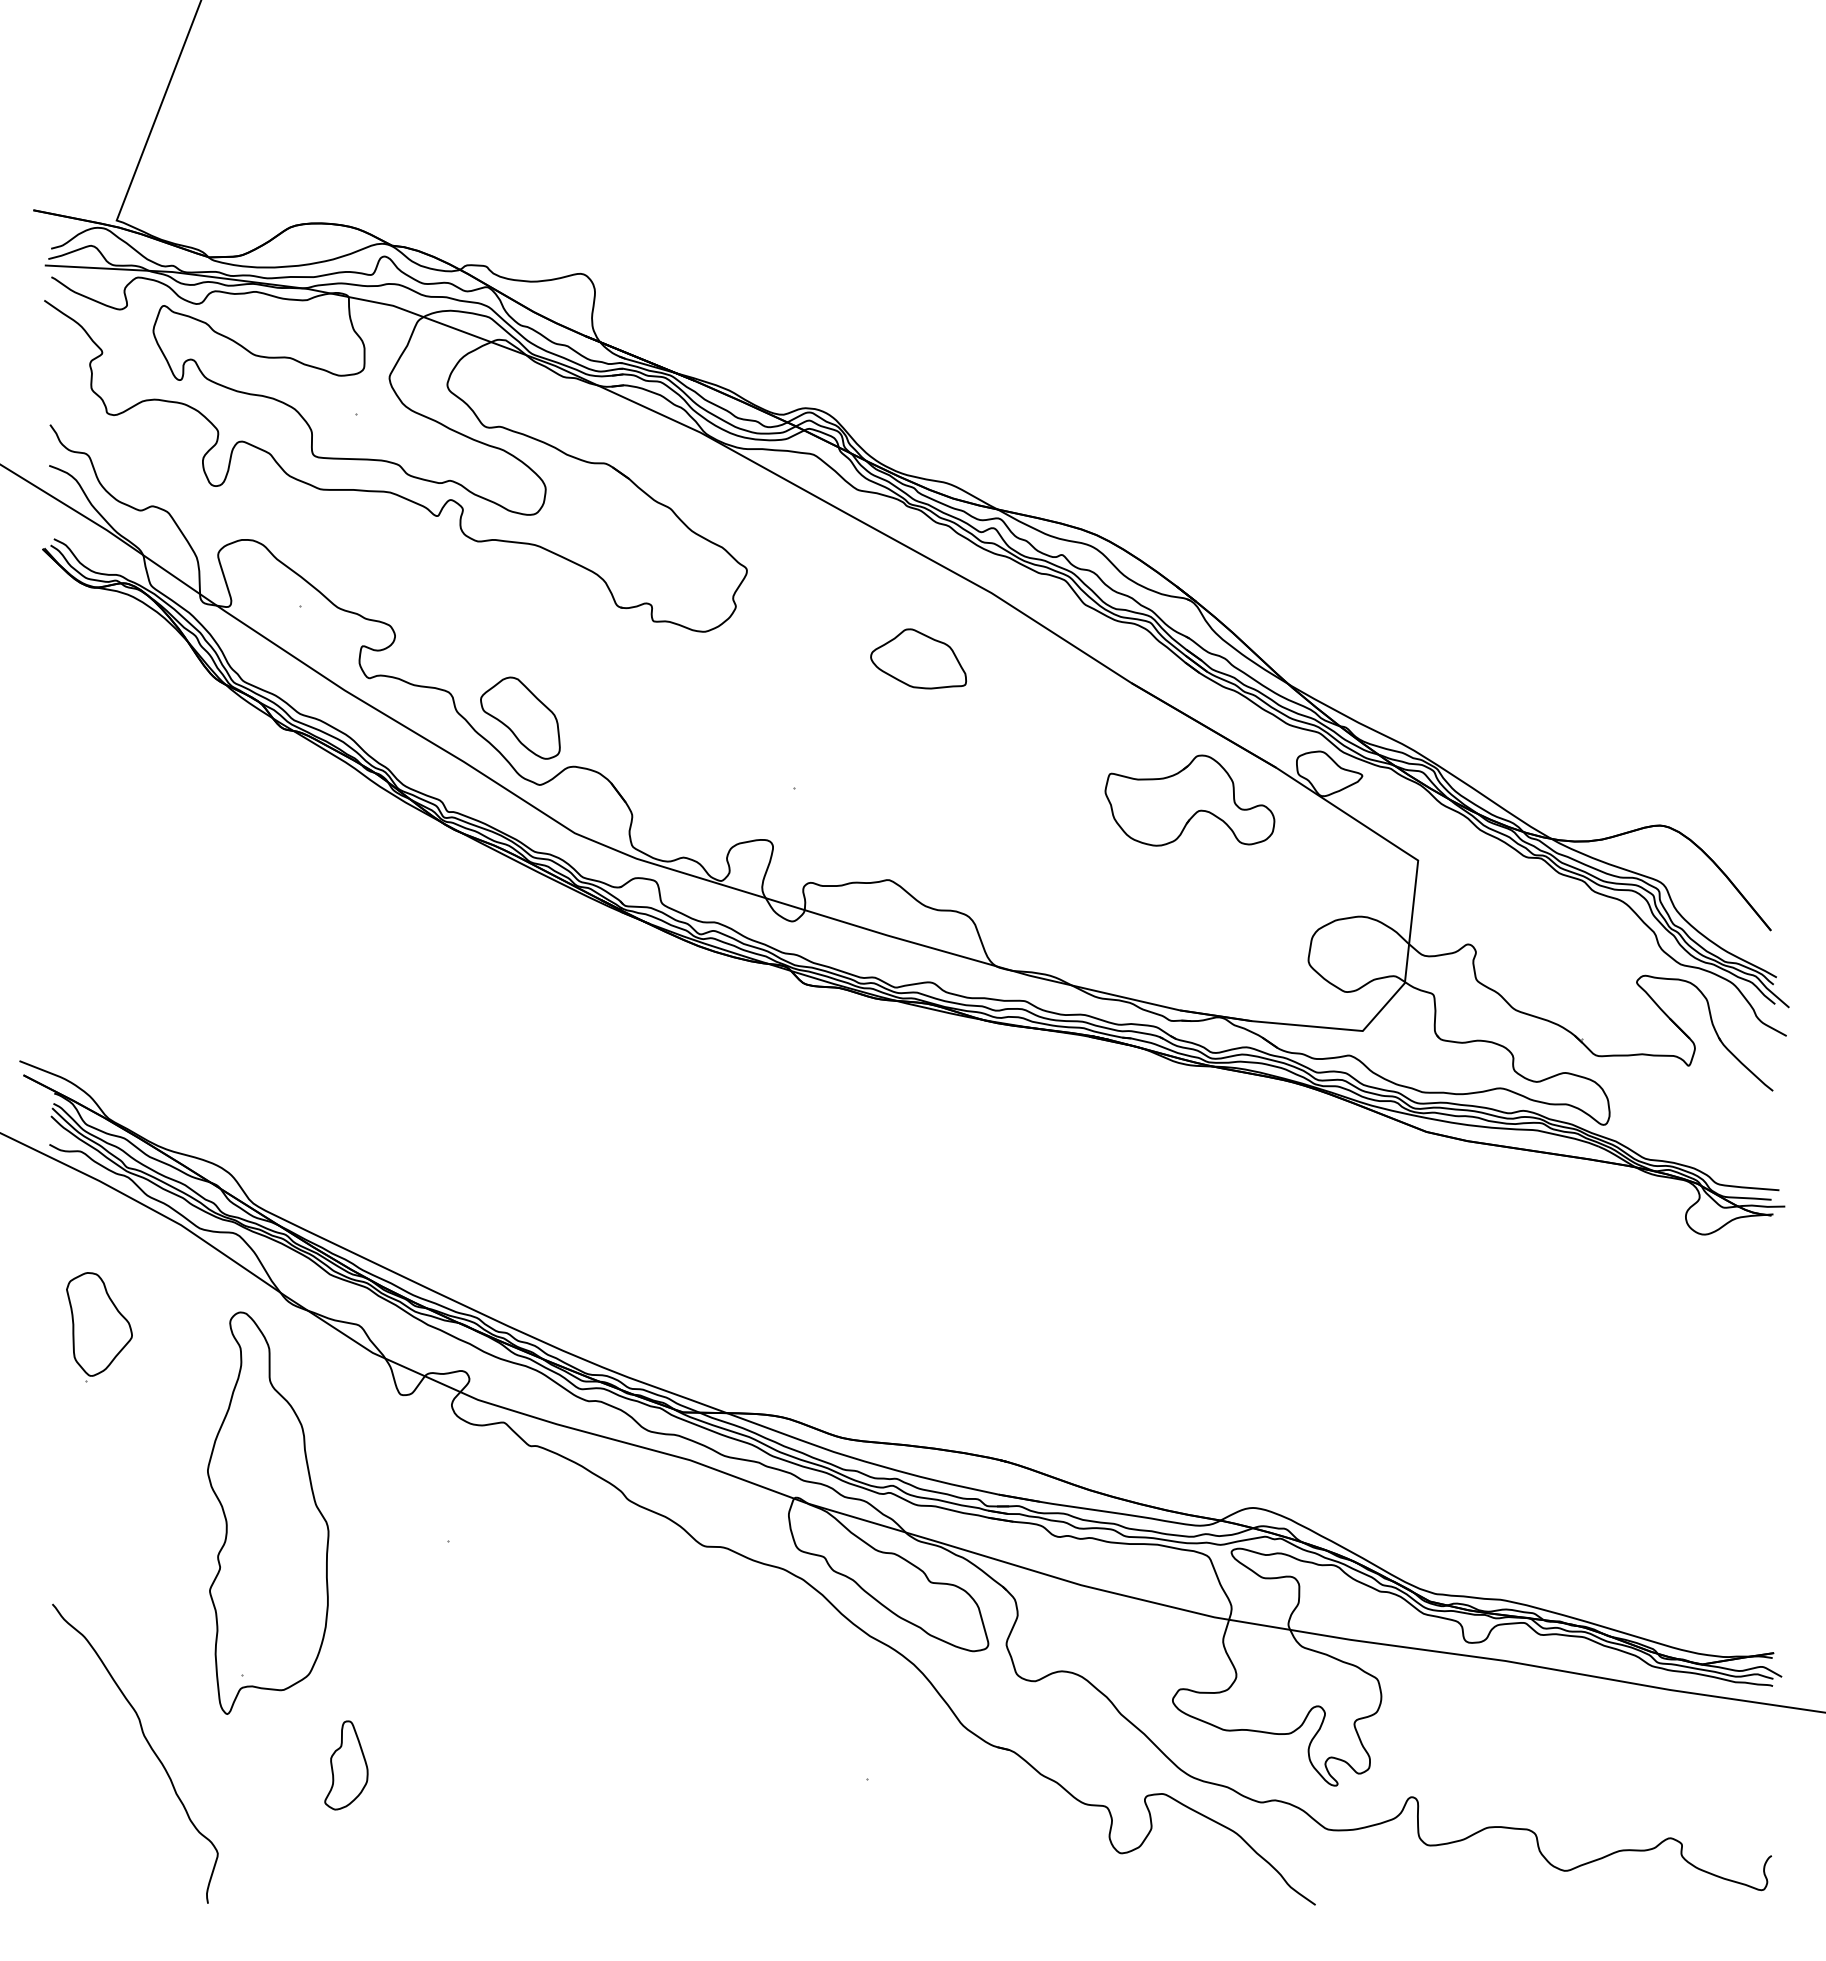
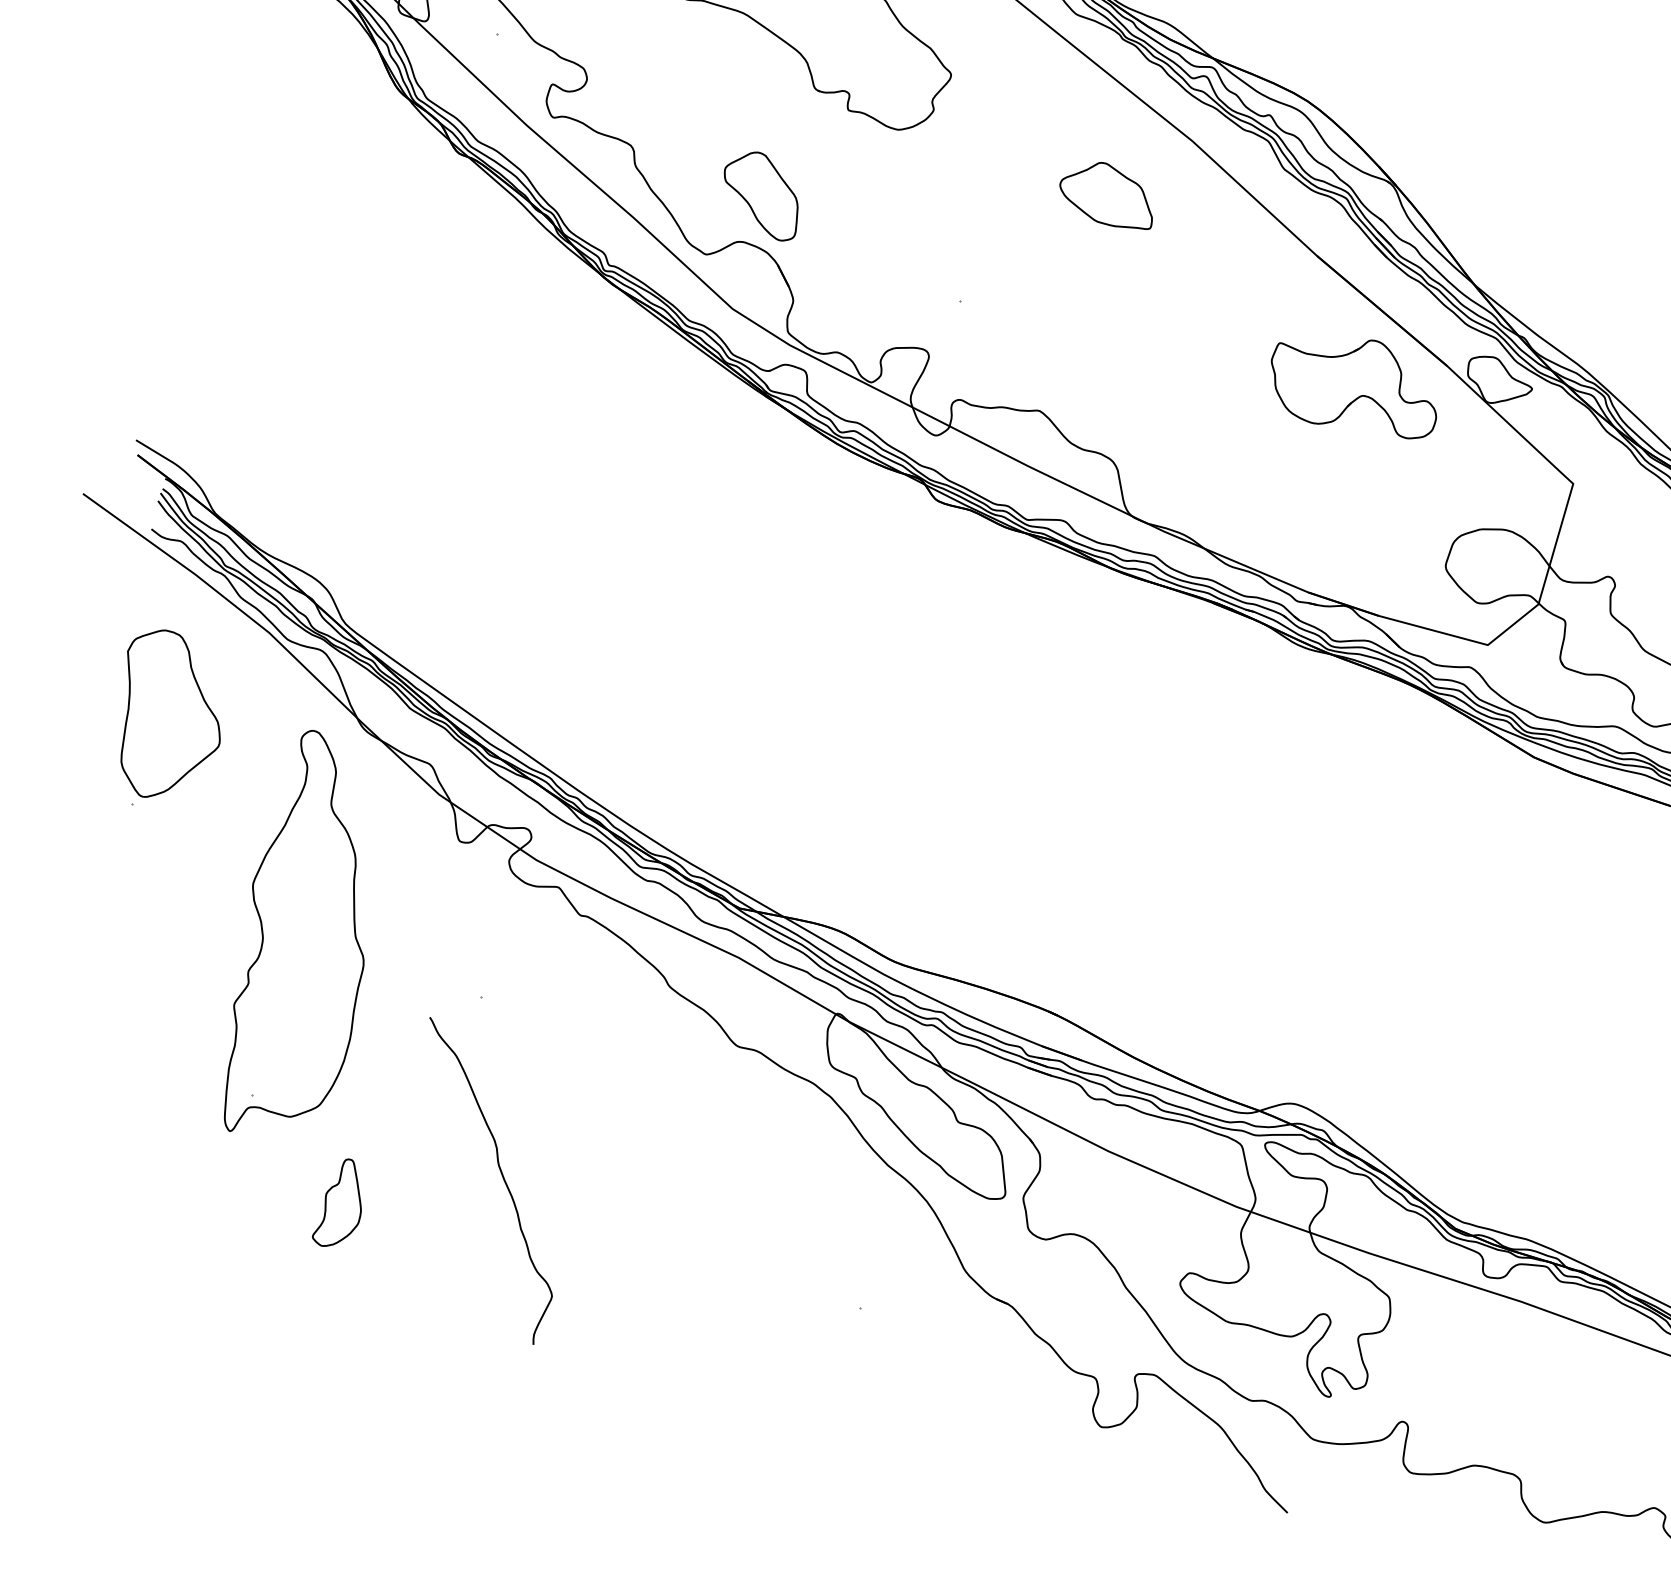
part: (520, 717) -> (761, 194), moved
part: (99, 1327) -> (169, 721), size x1.6
curve: (148, 1745) -> (501, 1175), moved

